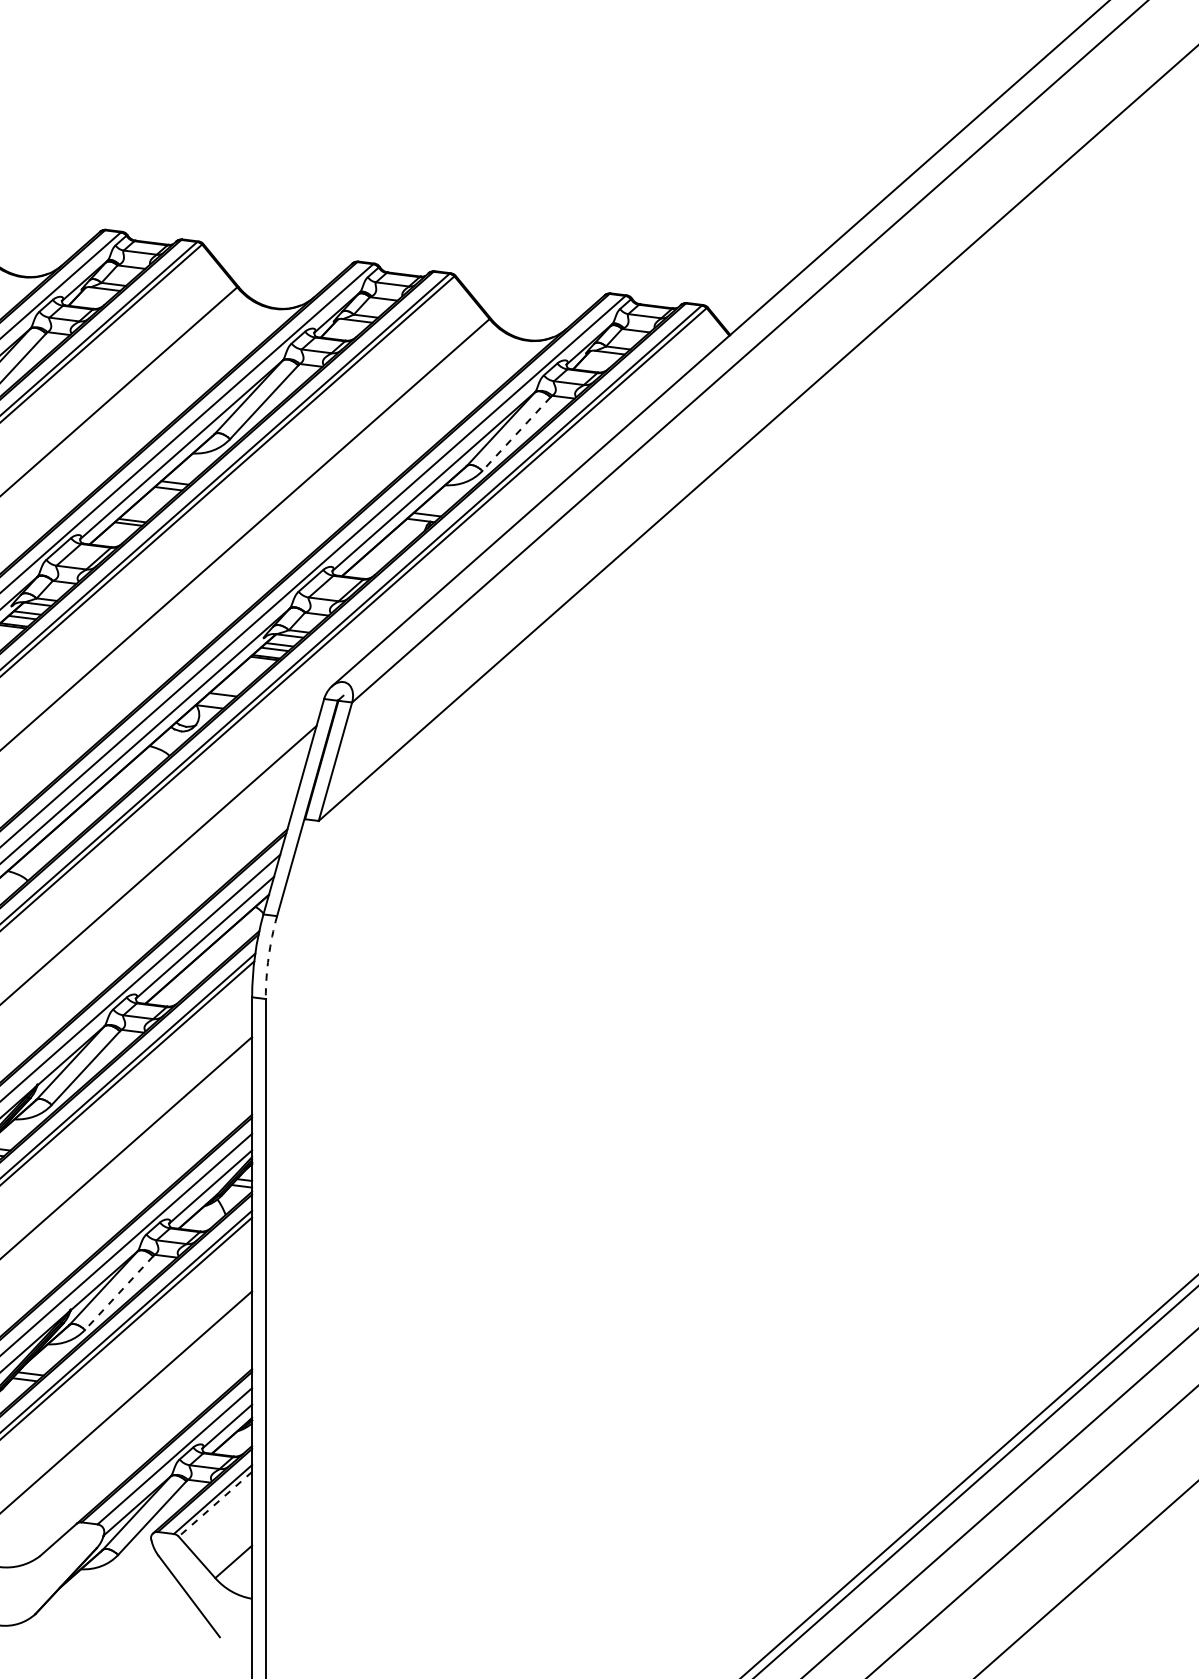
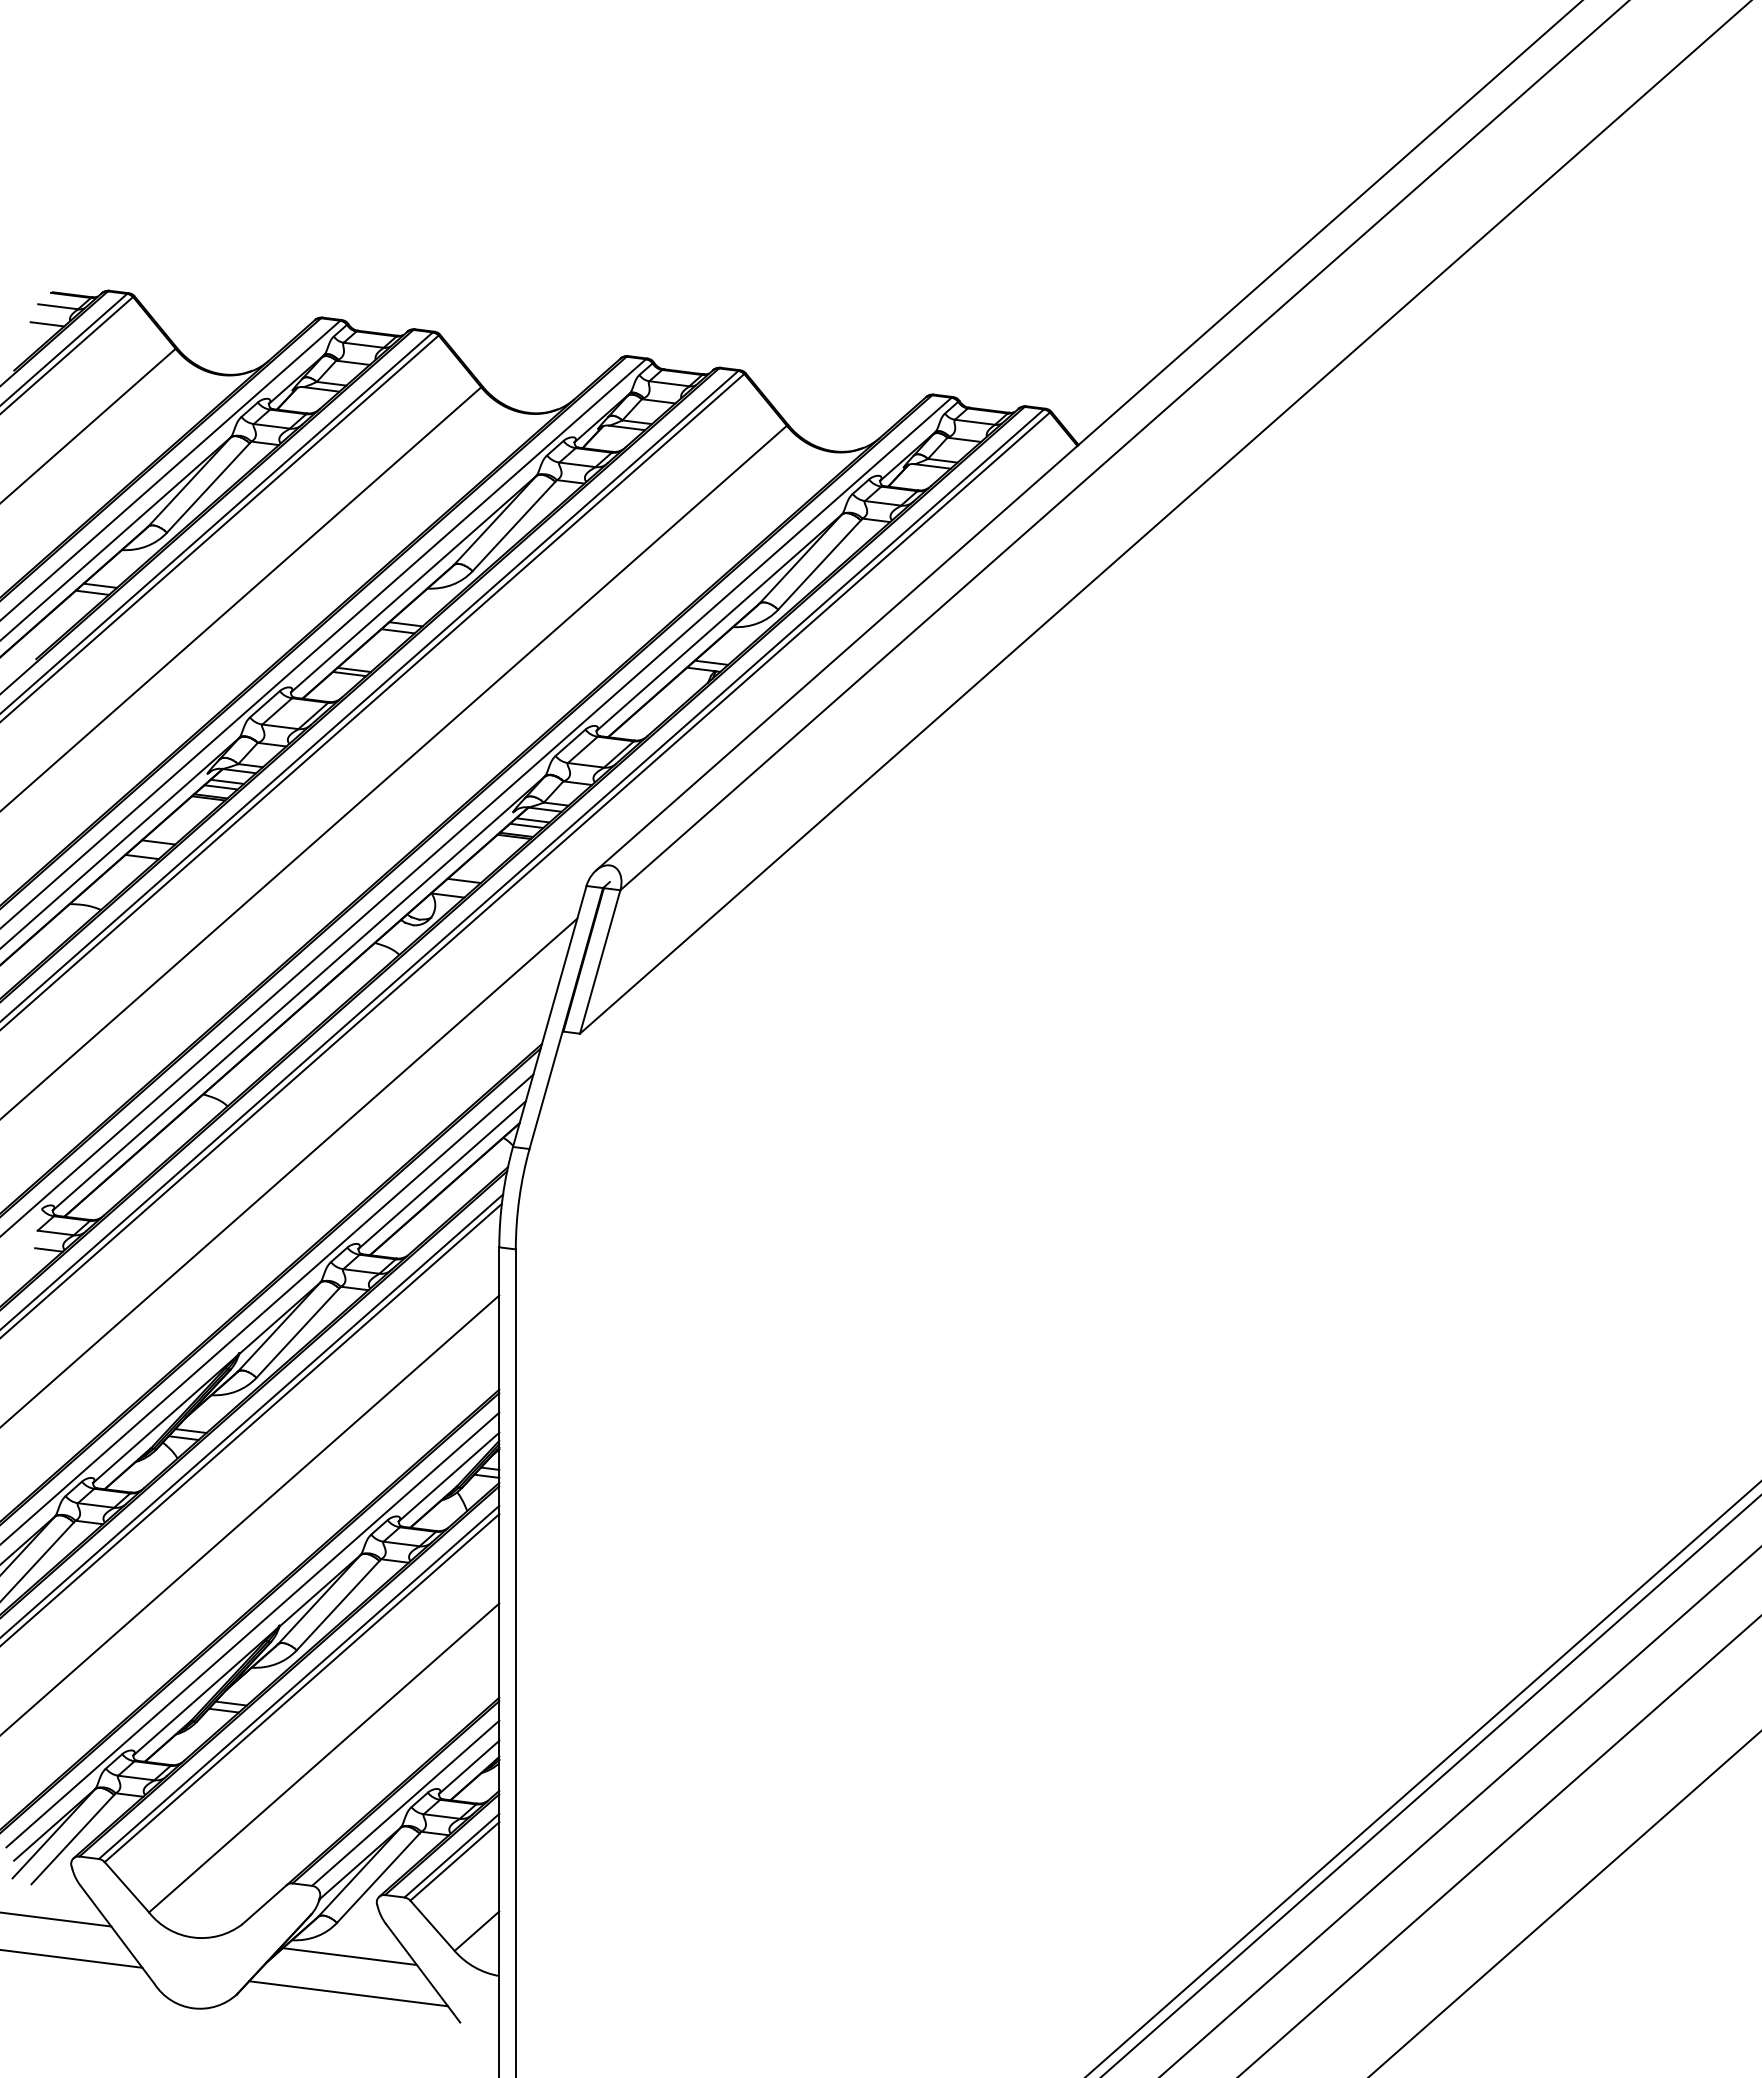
line: (516, 434) -> (819, 565), dashed -> solid
arc: (268, 956) -> (519, 1198), dashed -> solid
line: (119, 1292) -> (338, 1605), dashed -> solid
line: (215, 1504) -> (454, 1861), dashed -> solid
line: (128, 1582) -> (349, 1956), added
line: (127, 1613) -> (348, 1993), added

